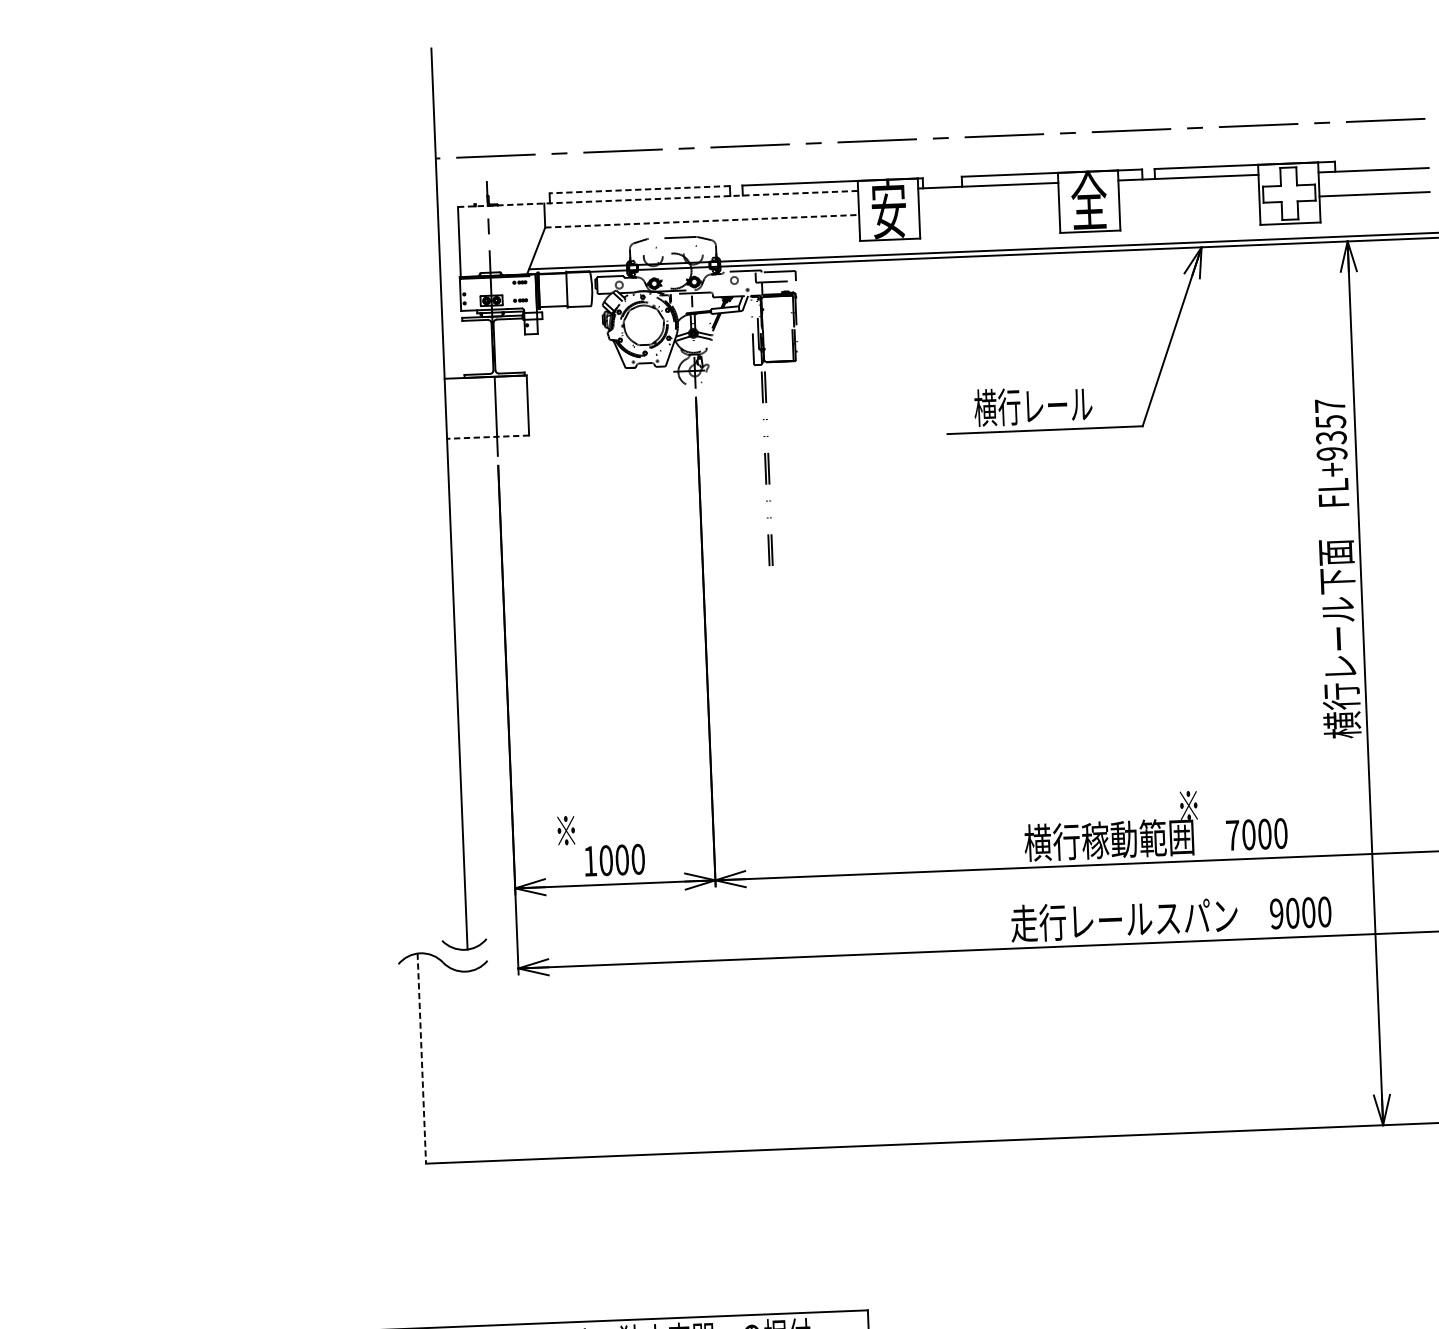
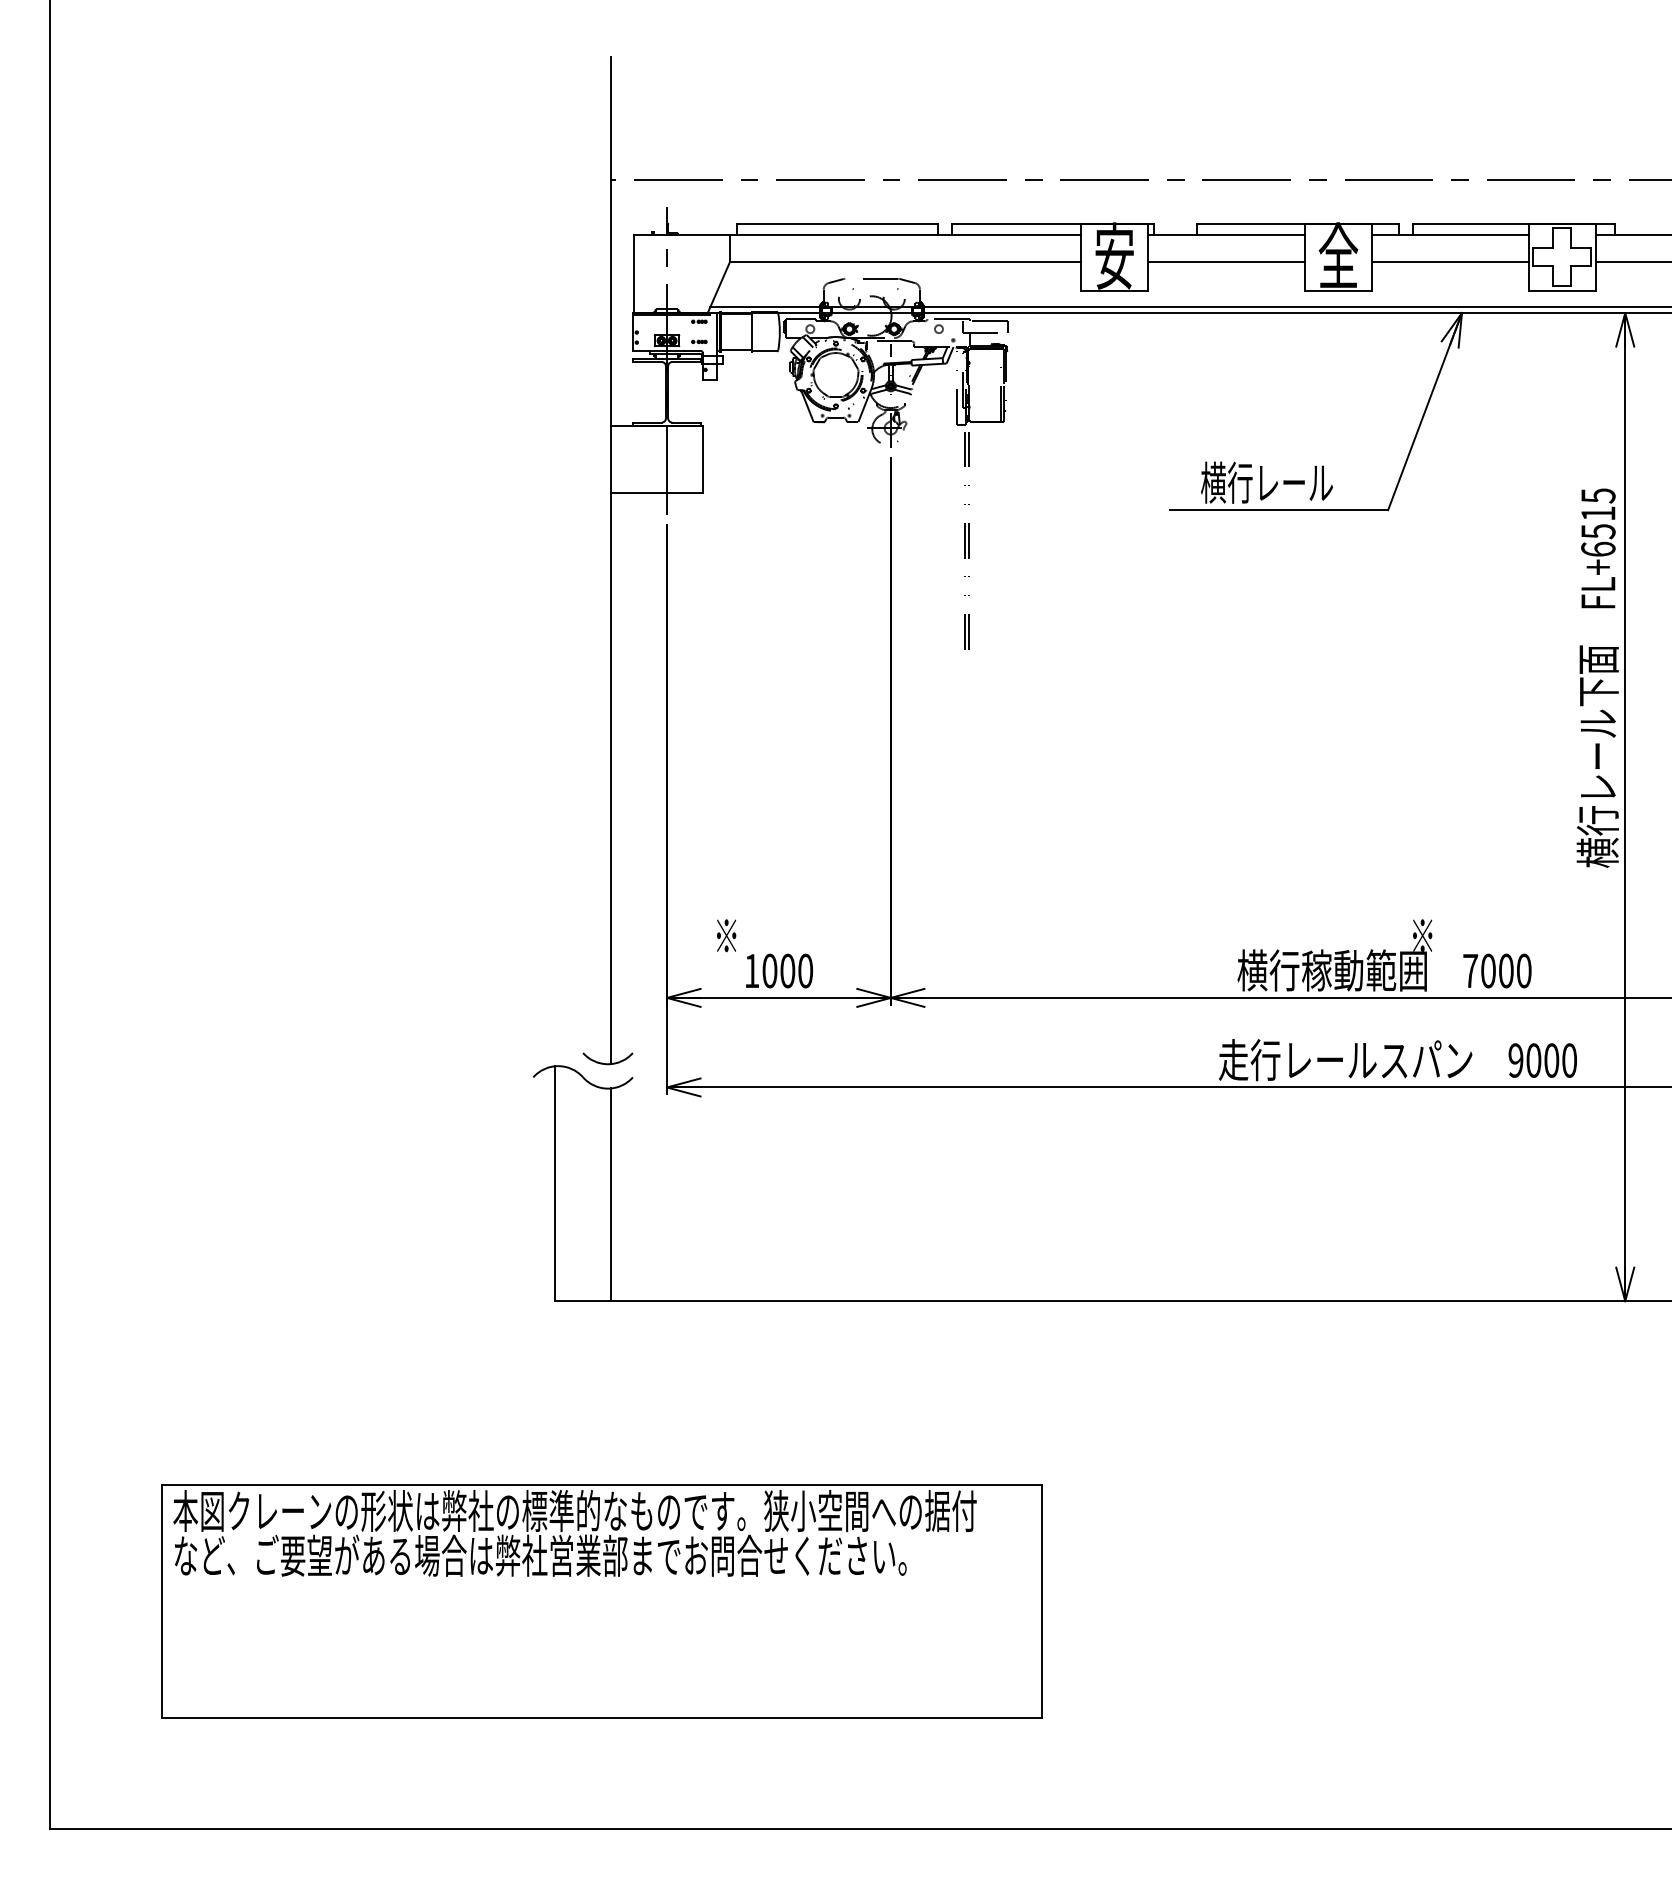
line: (639, 189) -> (837, 223), dashed -> solid
line: (658, 198) -> (857, 234), dashed -> solid
line: (1189, 201) -> (1450, 261), added
line: (989, 209) -> (1226, 261), added
line: (702, 221) -> (906, 261), dashed -> solid
text: (1331, 429) -> (1598, 522), FL+9357 -> FL+6515
line: (487, 437) -> (656, 493), dashed -> solid
line: (422, 1059) -> (555, 1184), dashed -> solid
line: (472, 1066) -> (611, 1194), added

